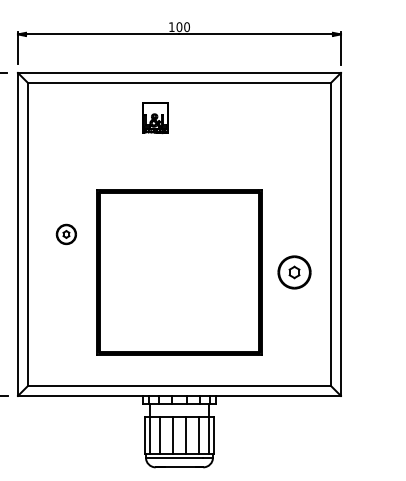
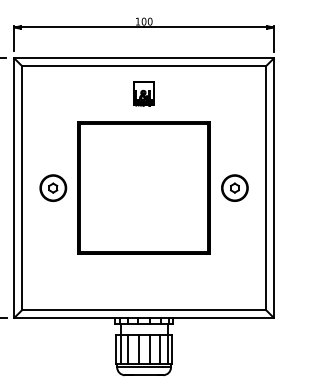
part: (155, 118) -> (144, 94), moved
part: (66, 234) -> (53, 188), size x1.67
part: (179, 272) -> (144, 188), moved
part: (294, 272) -> (234, 188), moved

